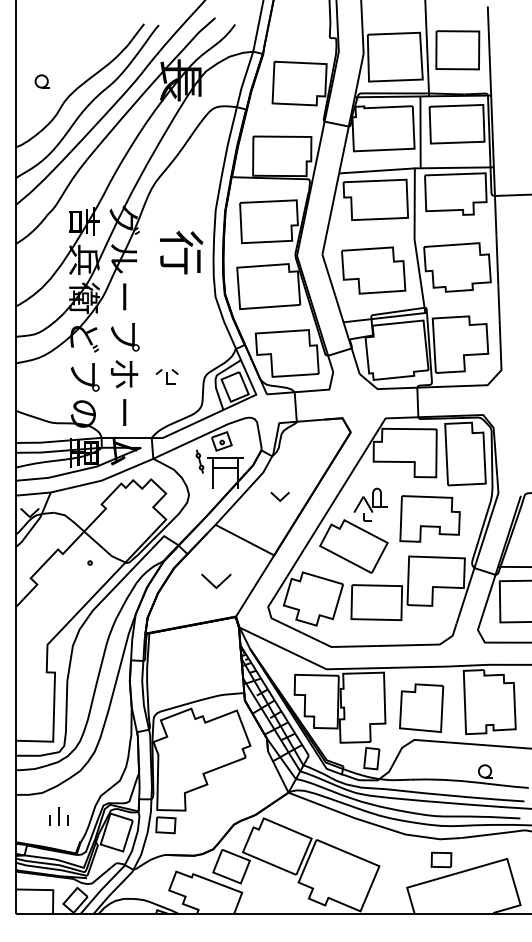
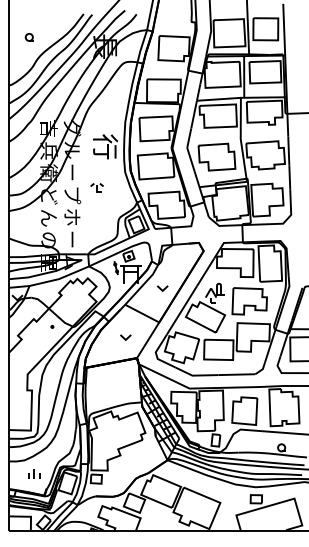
part: (40, 81) -> (28, 37), moved
text: (85, 376) -> (49, 218), プ -> ん
part: (166, 376) -> (96, 187), moved
part: (216, 581) -> (125, 337), size x0.62

